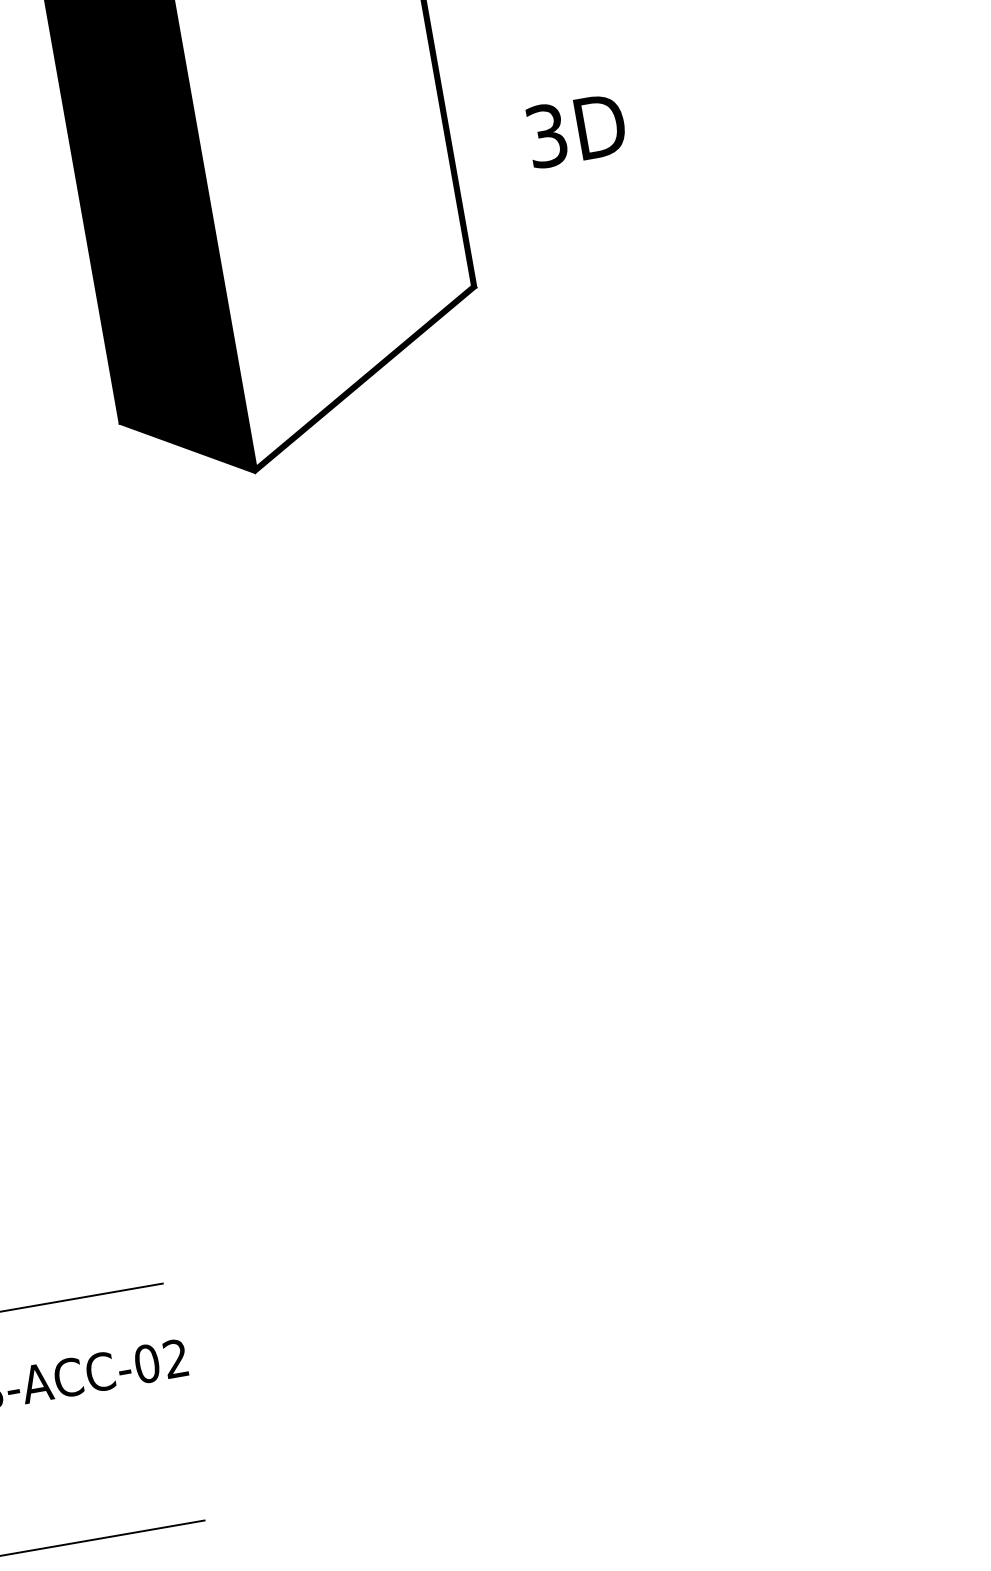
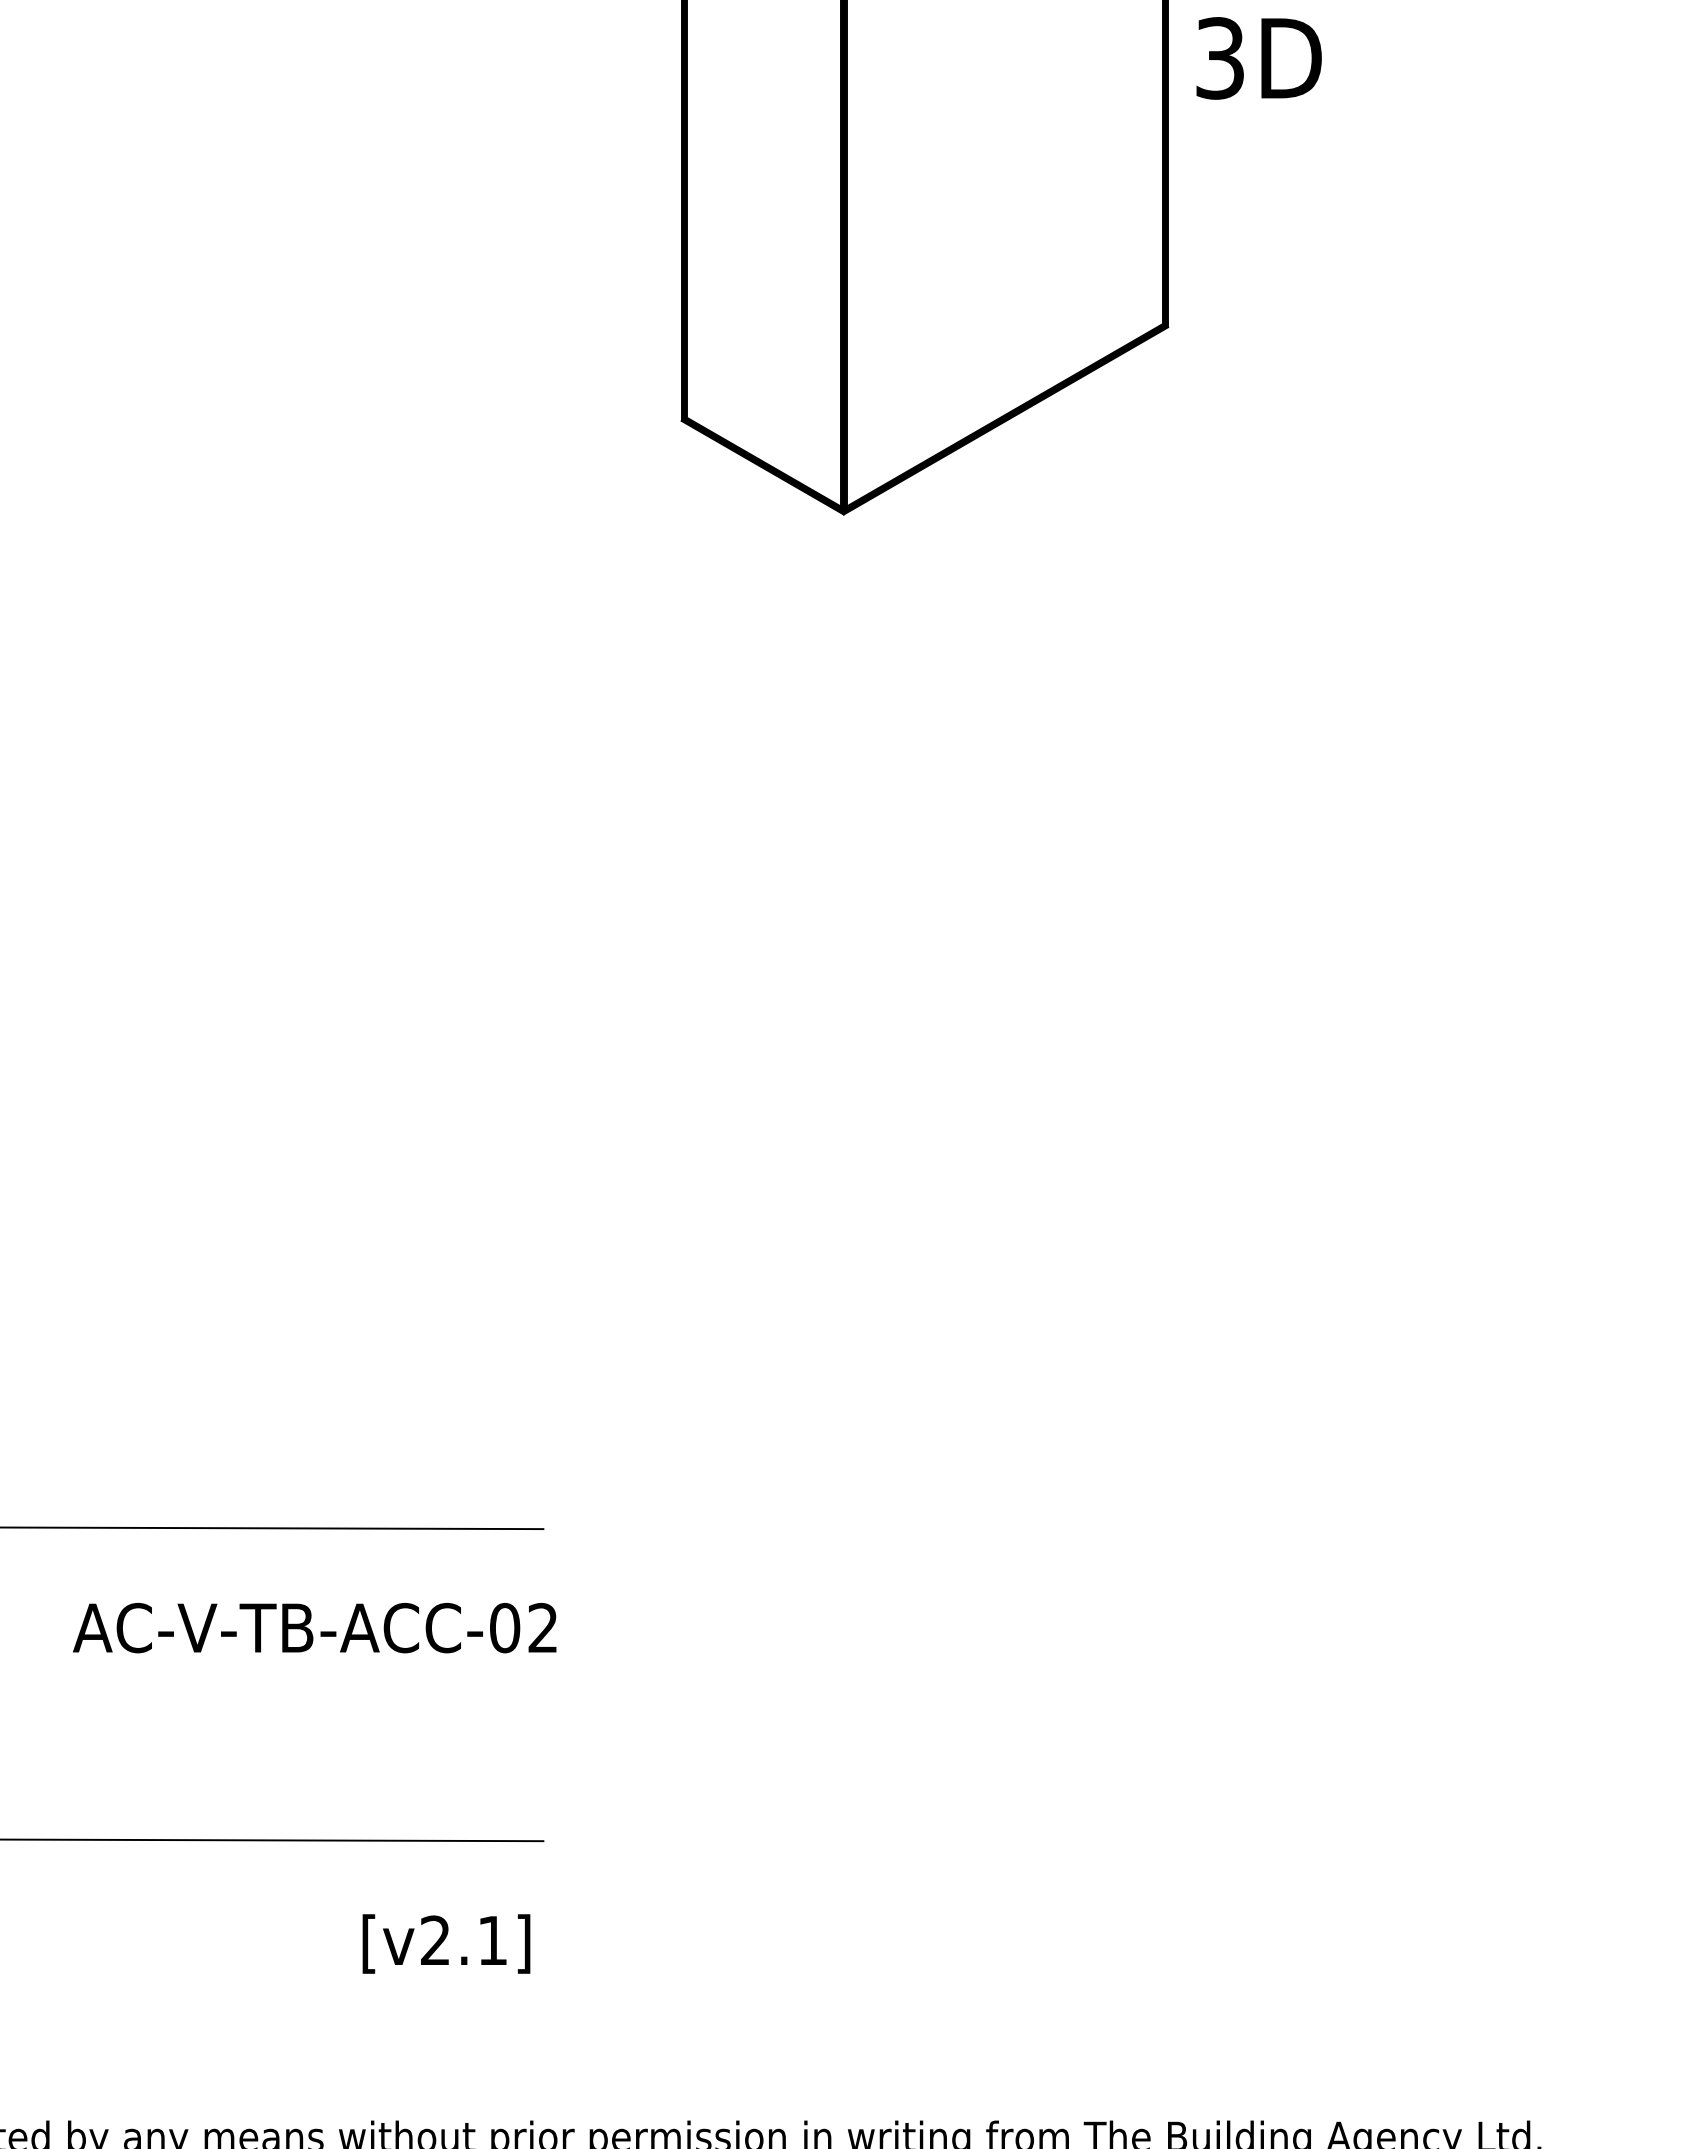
text: (575, 130) -> (1258, 58), moved

